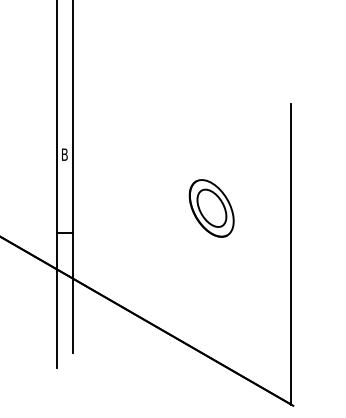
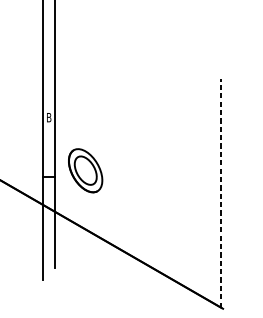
part: (211, 208) -> (85, 170), moved
line: (291, 253) -> (221, 192), solid -> dashed

